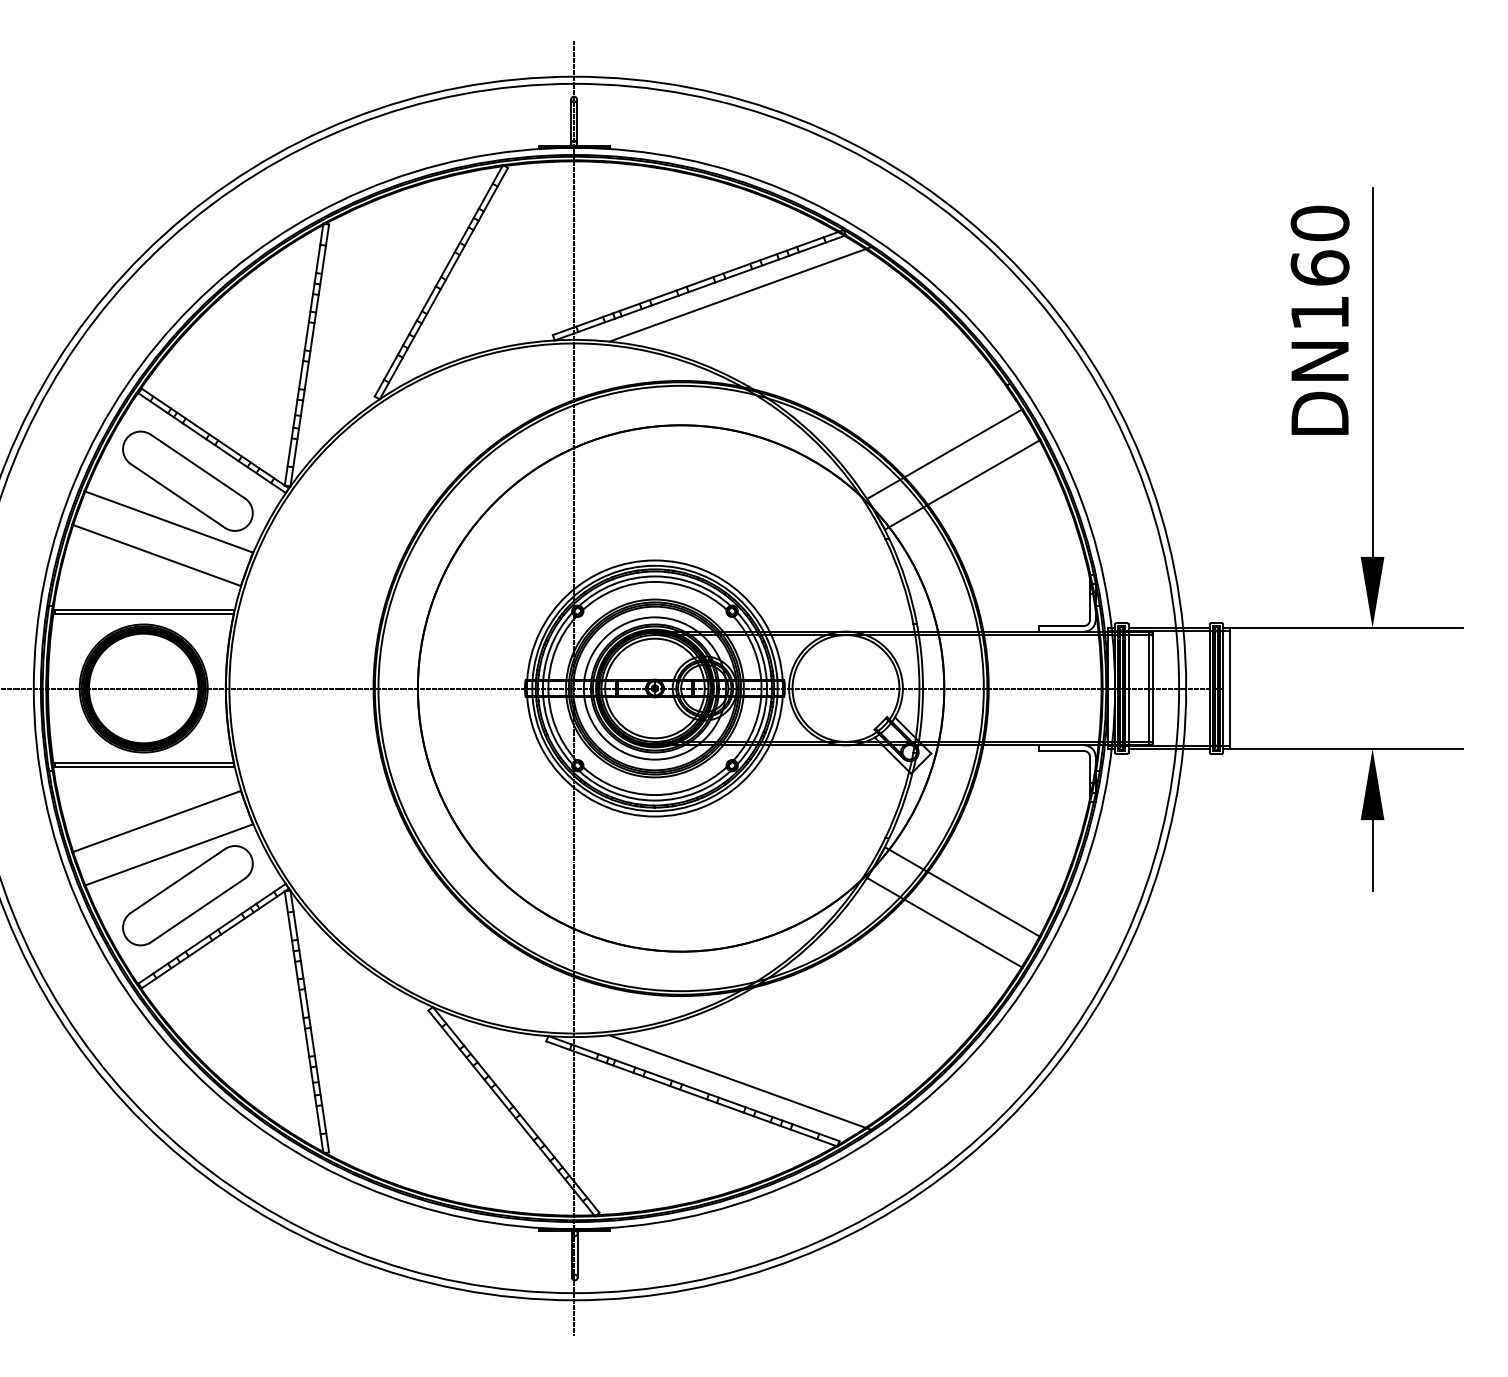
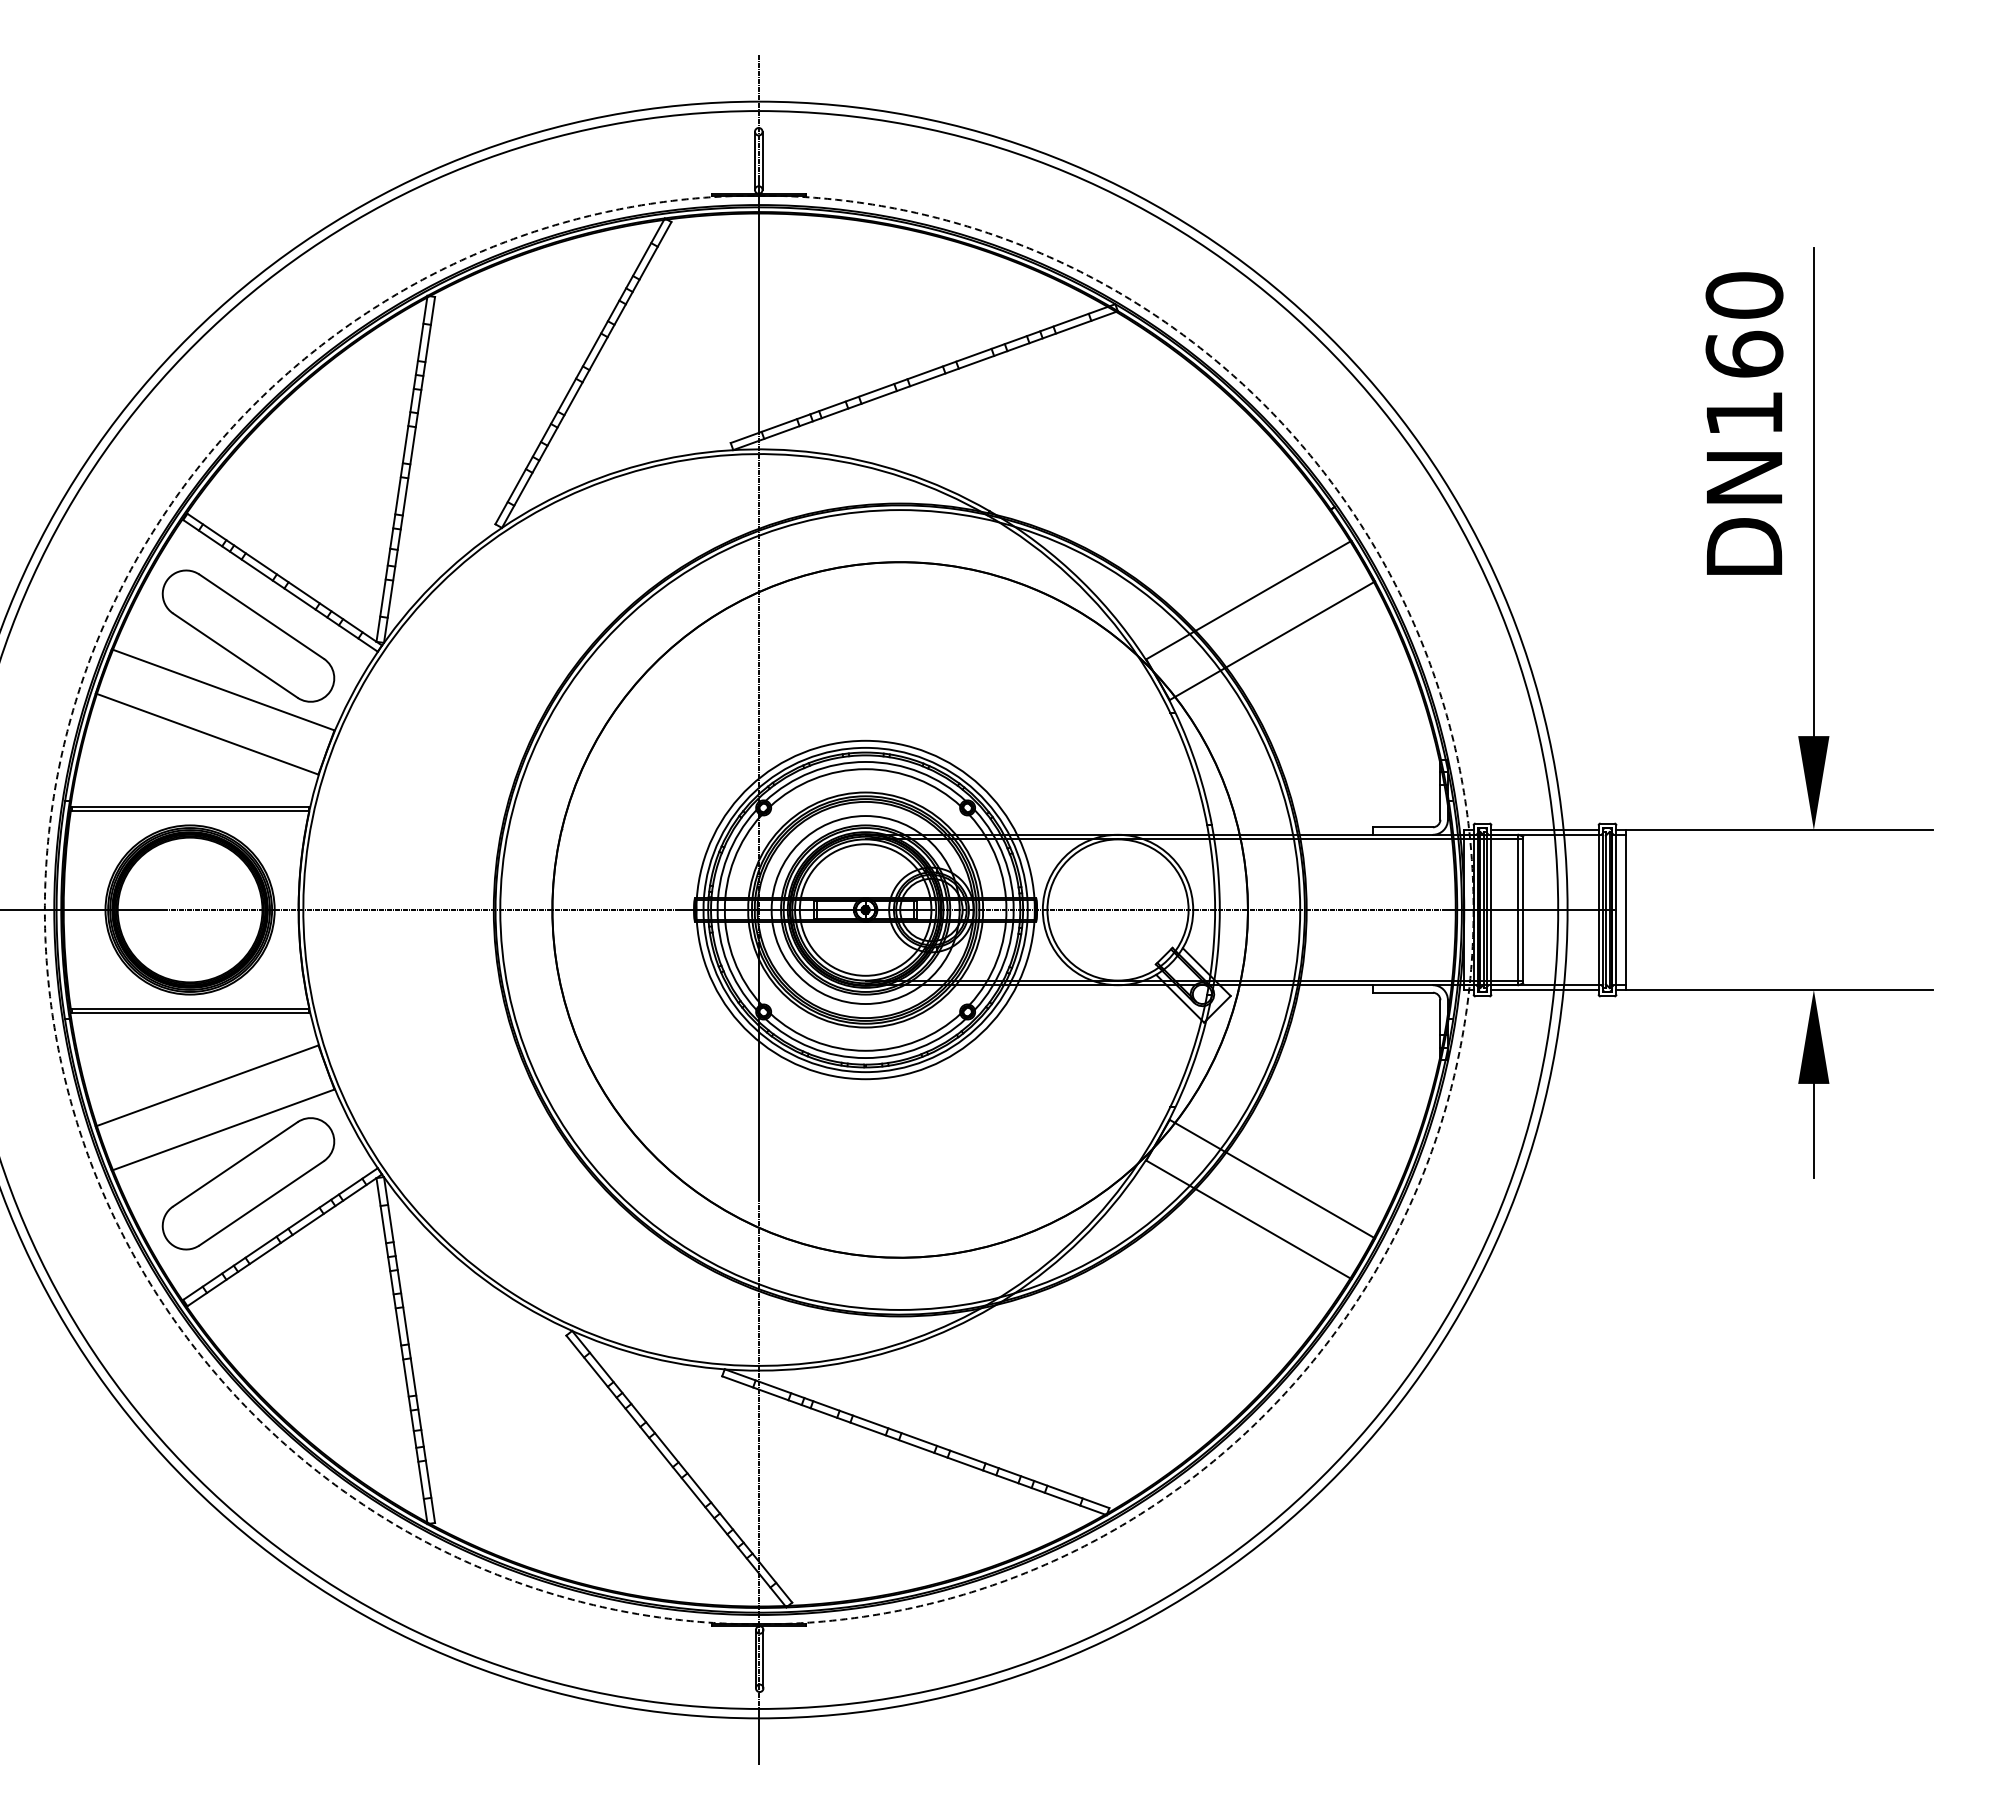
line: (740, 293) -> (978, 388), removed
circle: (573, 688) -> (758, 909), solid -> dashed
line: (740, 1082) -> (978, 1430), removed

